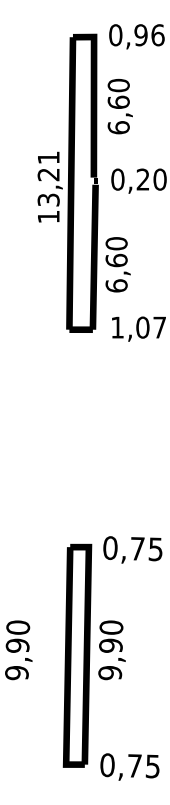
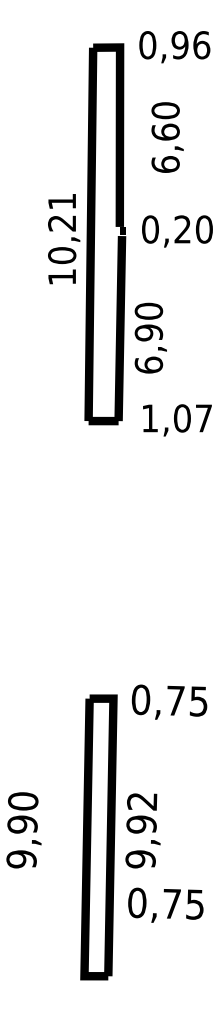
text: (119, 106) -> (166, 137), moved
text: (48, 199) -> (61, 254), 13,21 -> 10,21
text: (116, 260) -> (148, 332), 6,60 -> 6,90
text: (111, 627) -> (142, 801), 9,90 -> 9,92
text: (129, 766) -> (165, 904), moved

